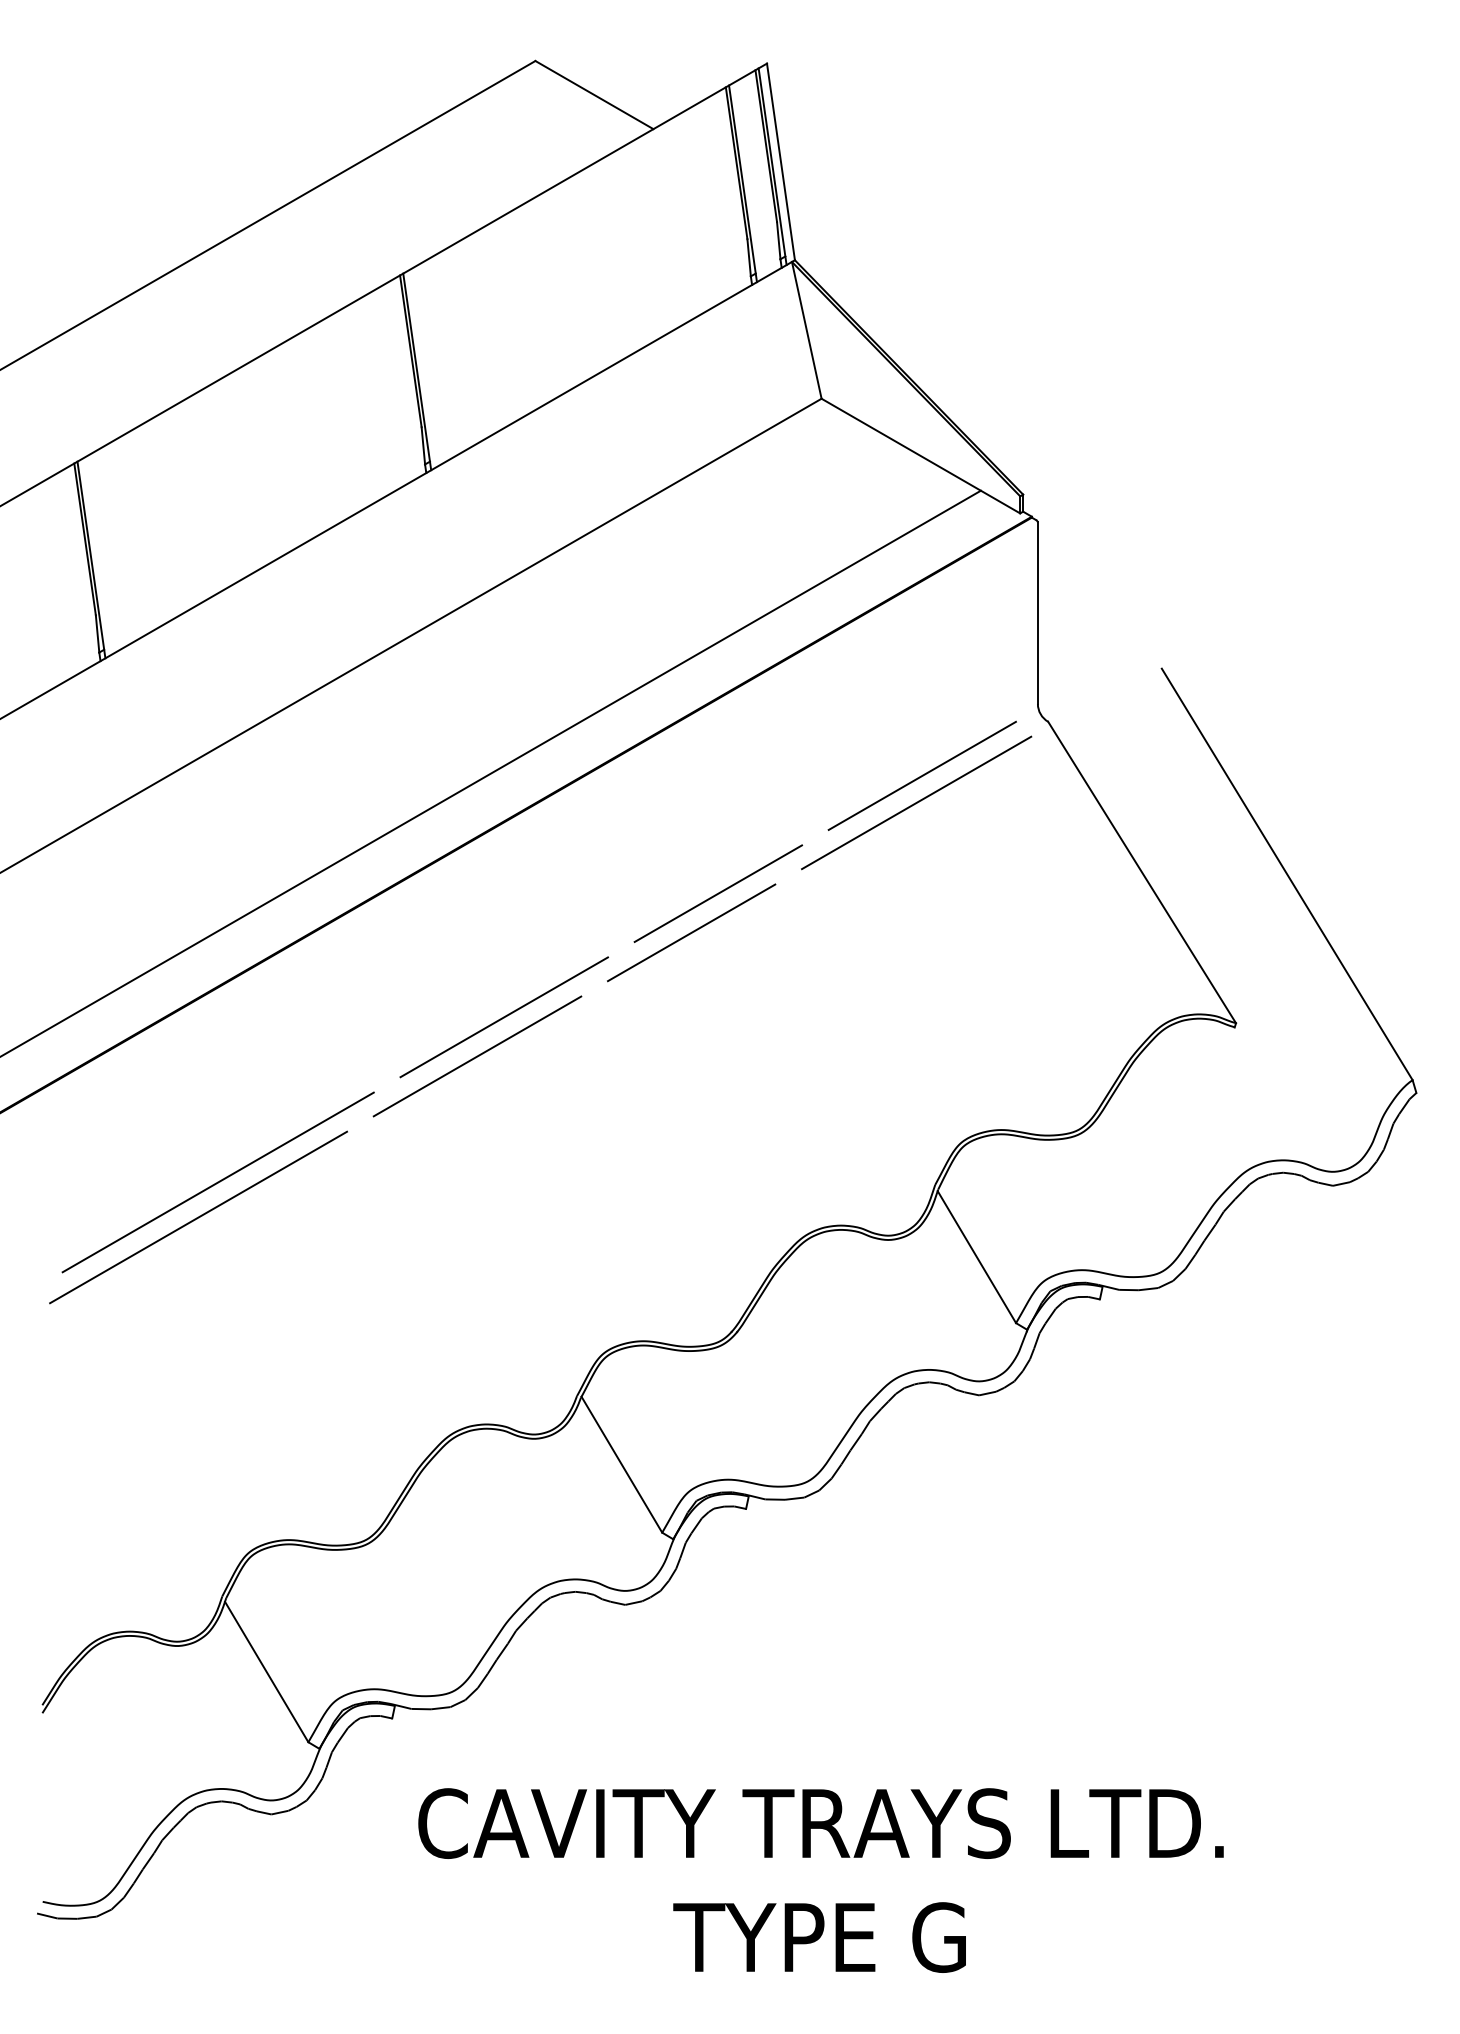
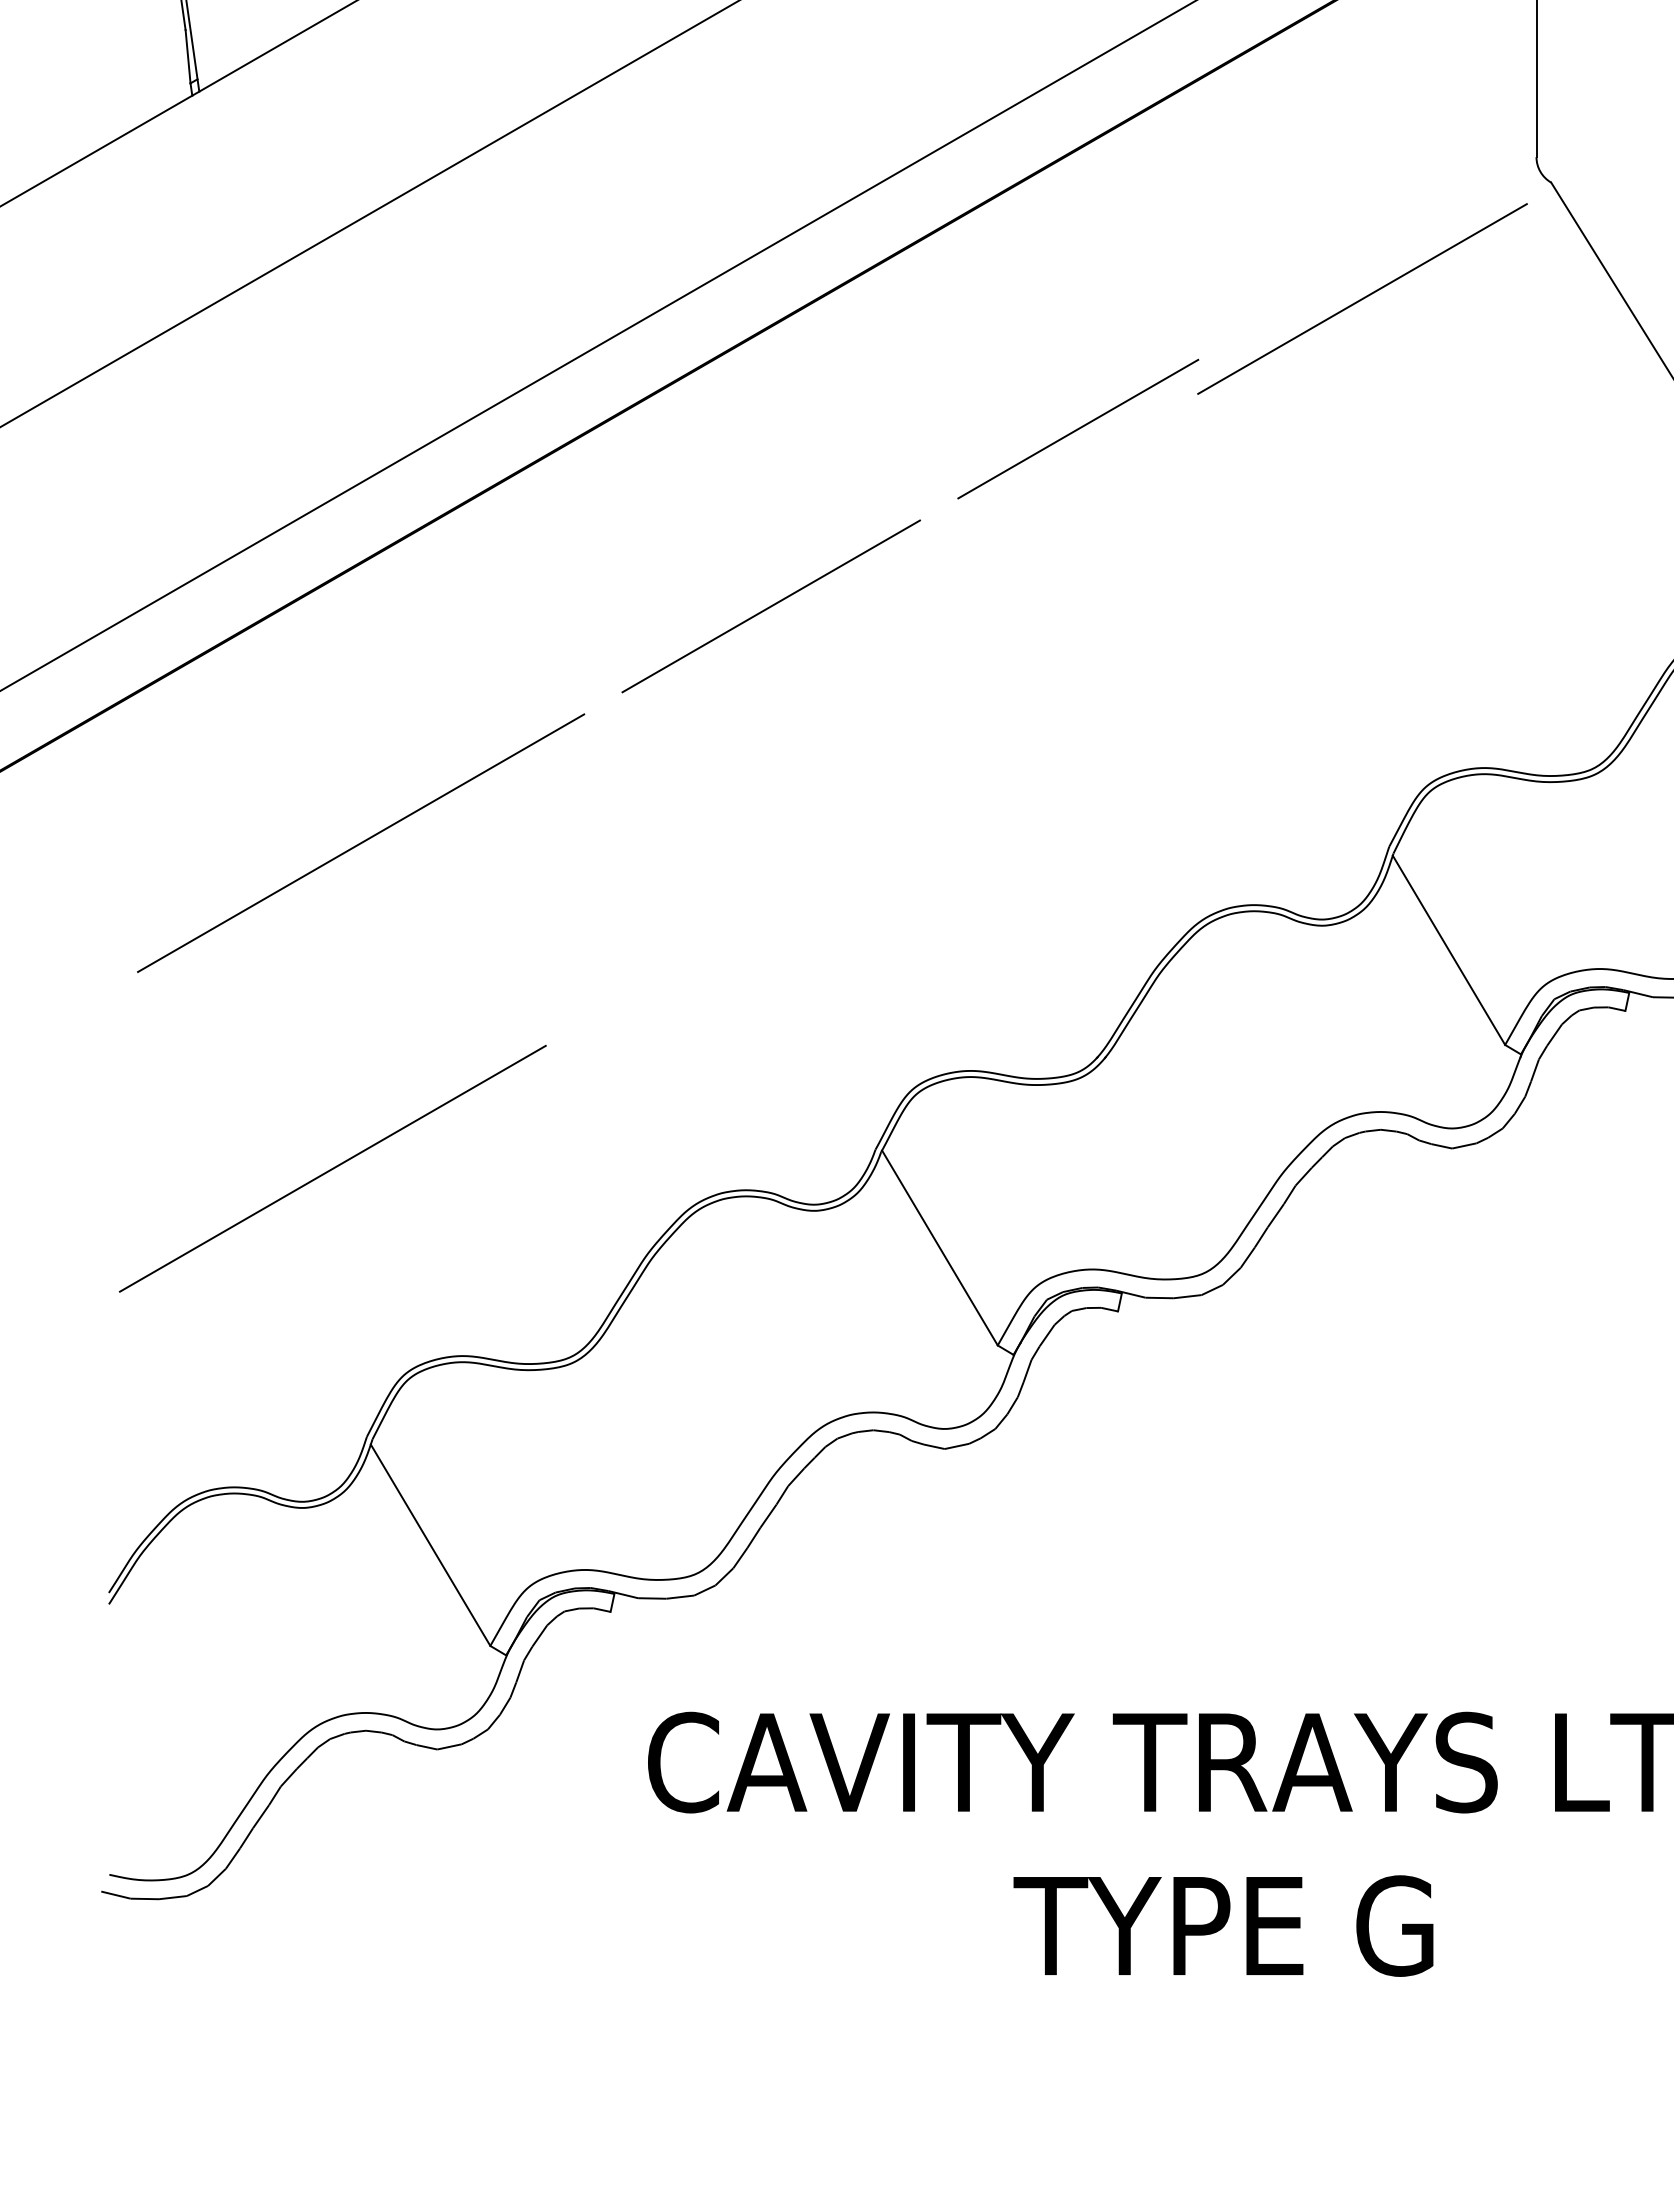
line: (921, 775) -> (1369, 259), removed
line: (691, 932) -> (1039, 484), removed
line: (477, 1056) -> (732, 662), removed
line: (198, 1217) -> (332, 1168), moved

